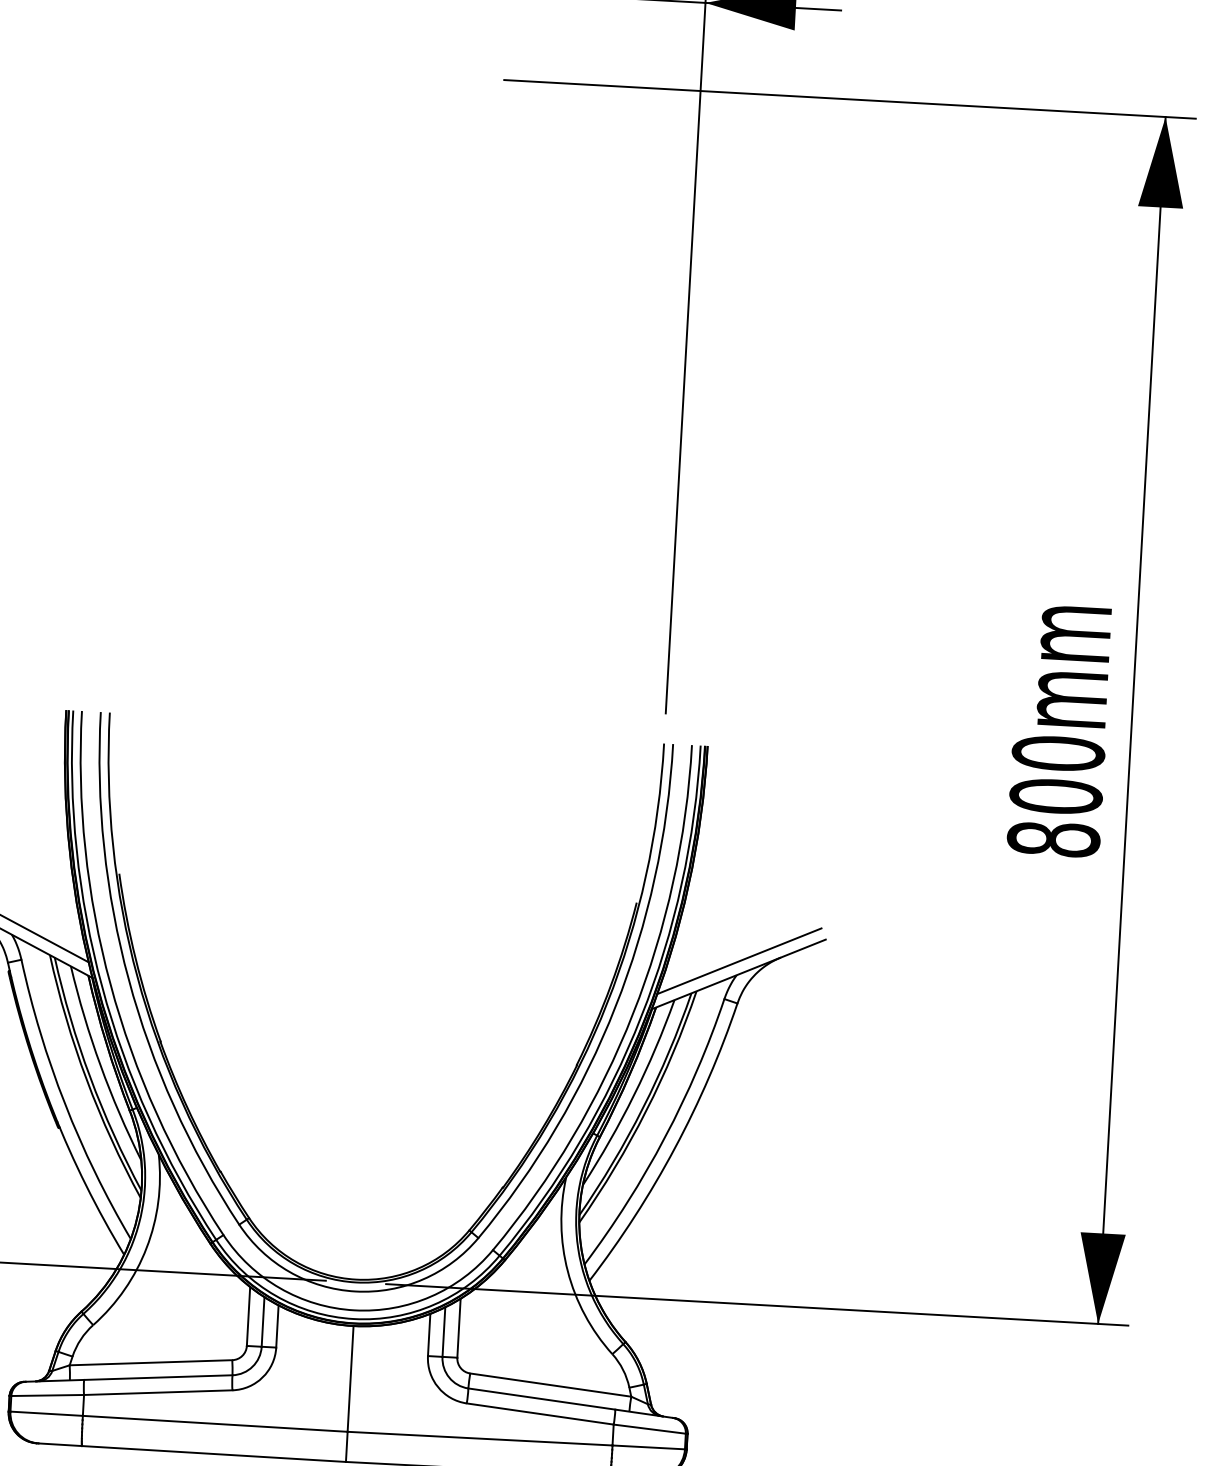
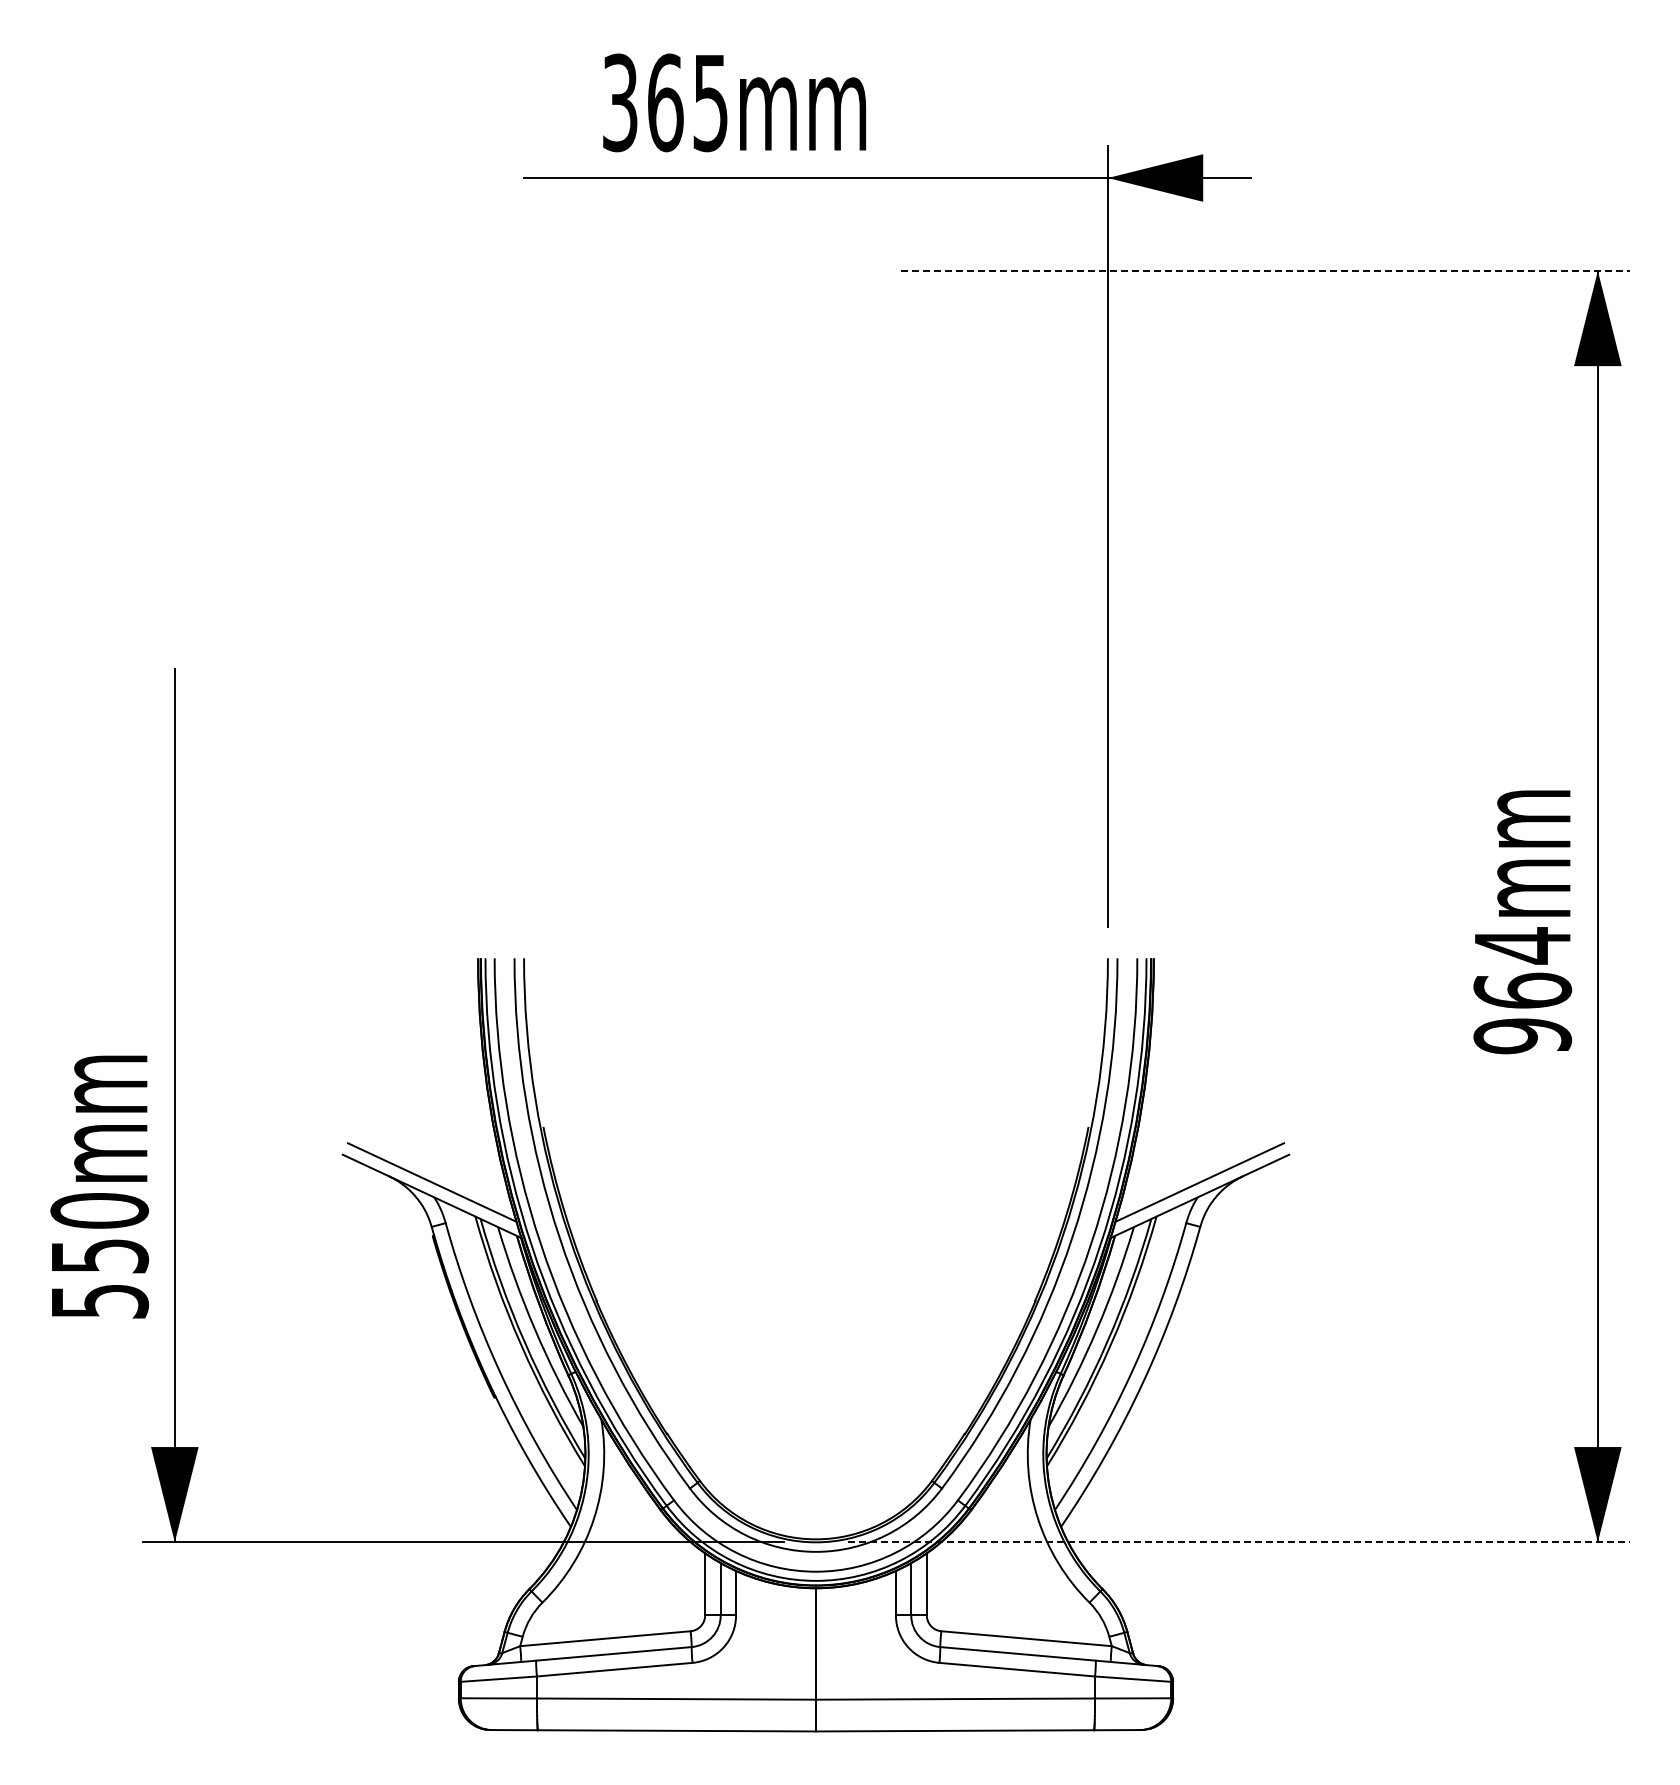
line: (850, 99) -> (1265, 270), solid -> dashed
text: (1055, 796) -> (1522, 990), 800mm -> 964mm
line: (757, 1305) -> (1238, 1542), solid -> dashed

